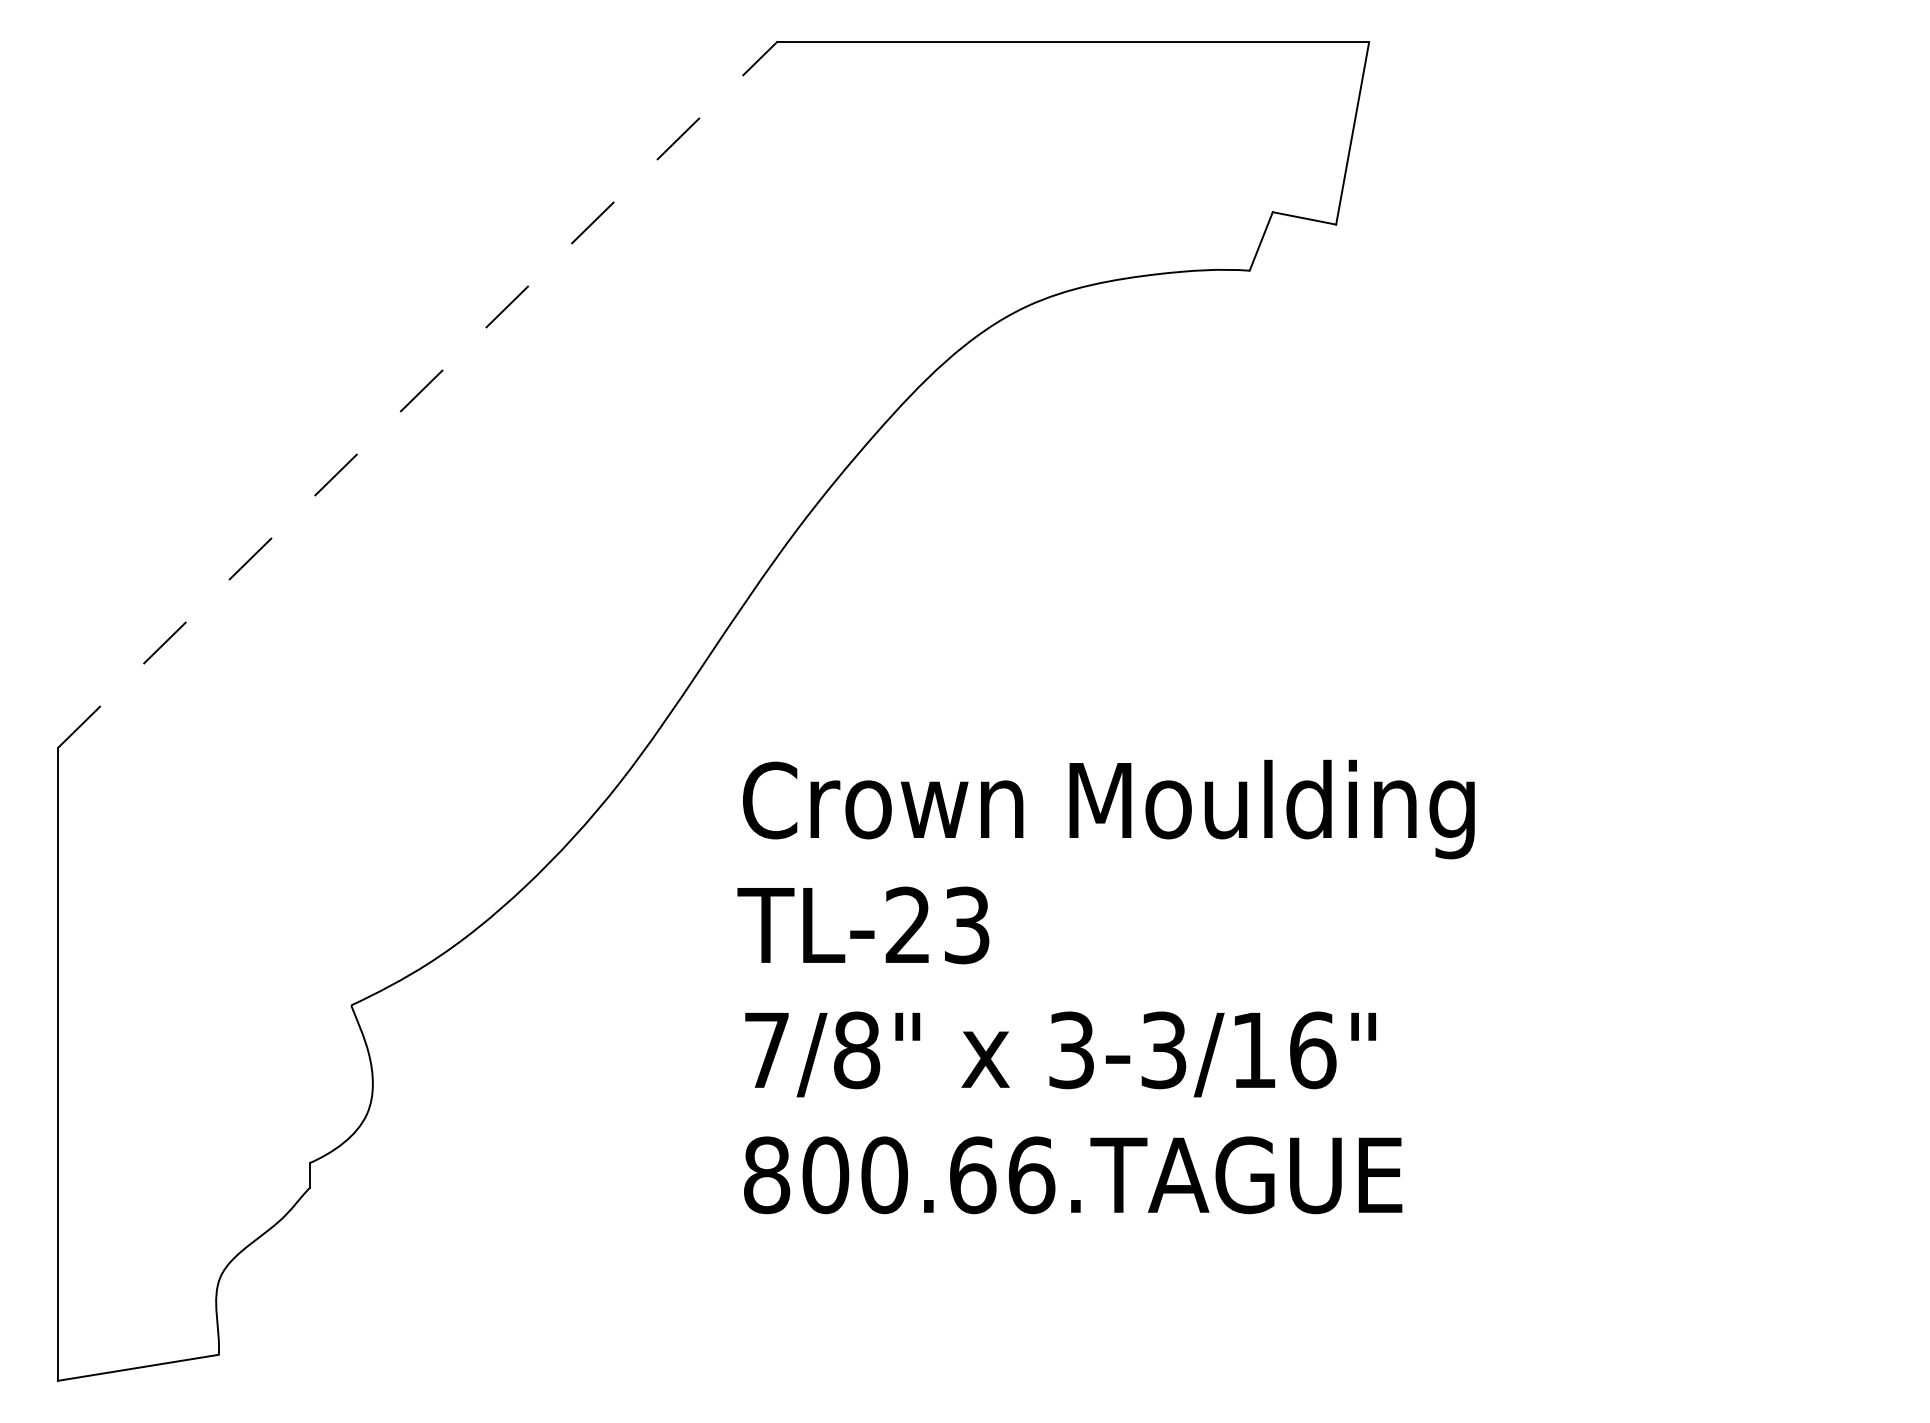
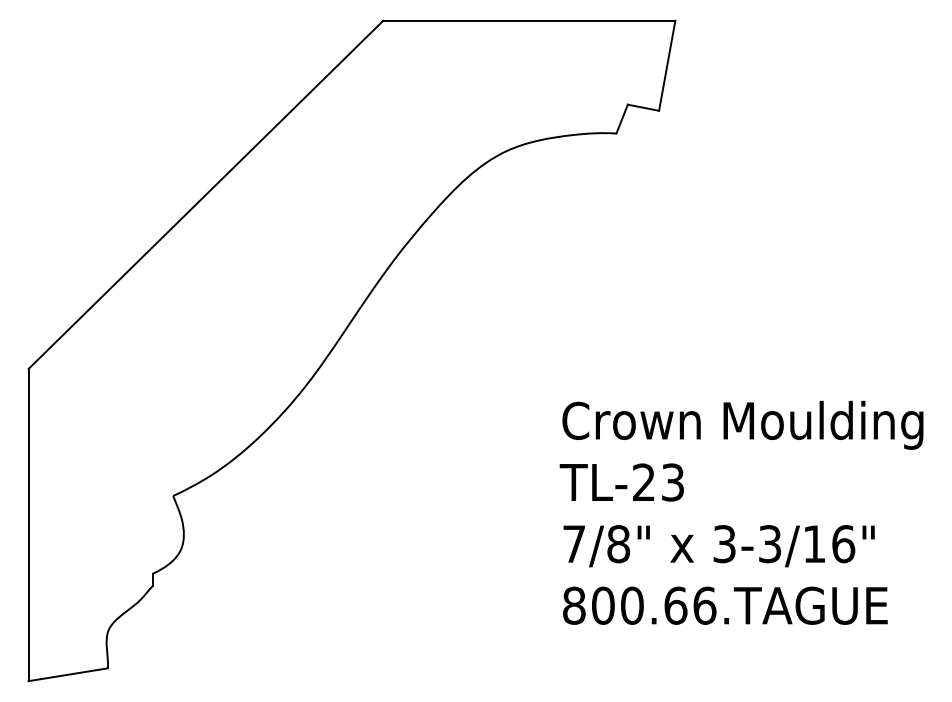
line: (416, 394) -> (205, 194), dashed -> solid
text: (1105, 986) -> (741, 512), moved

